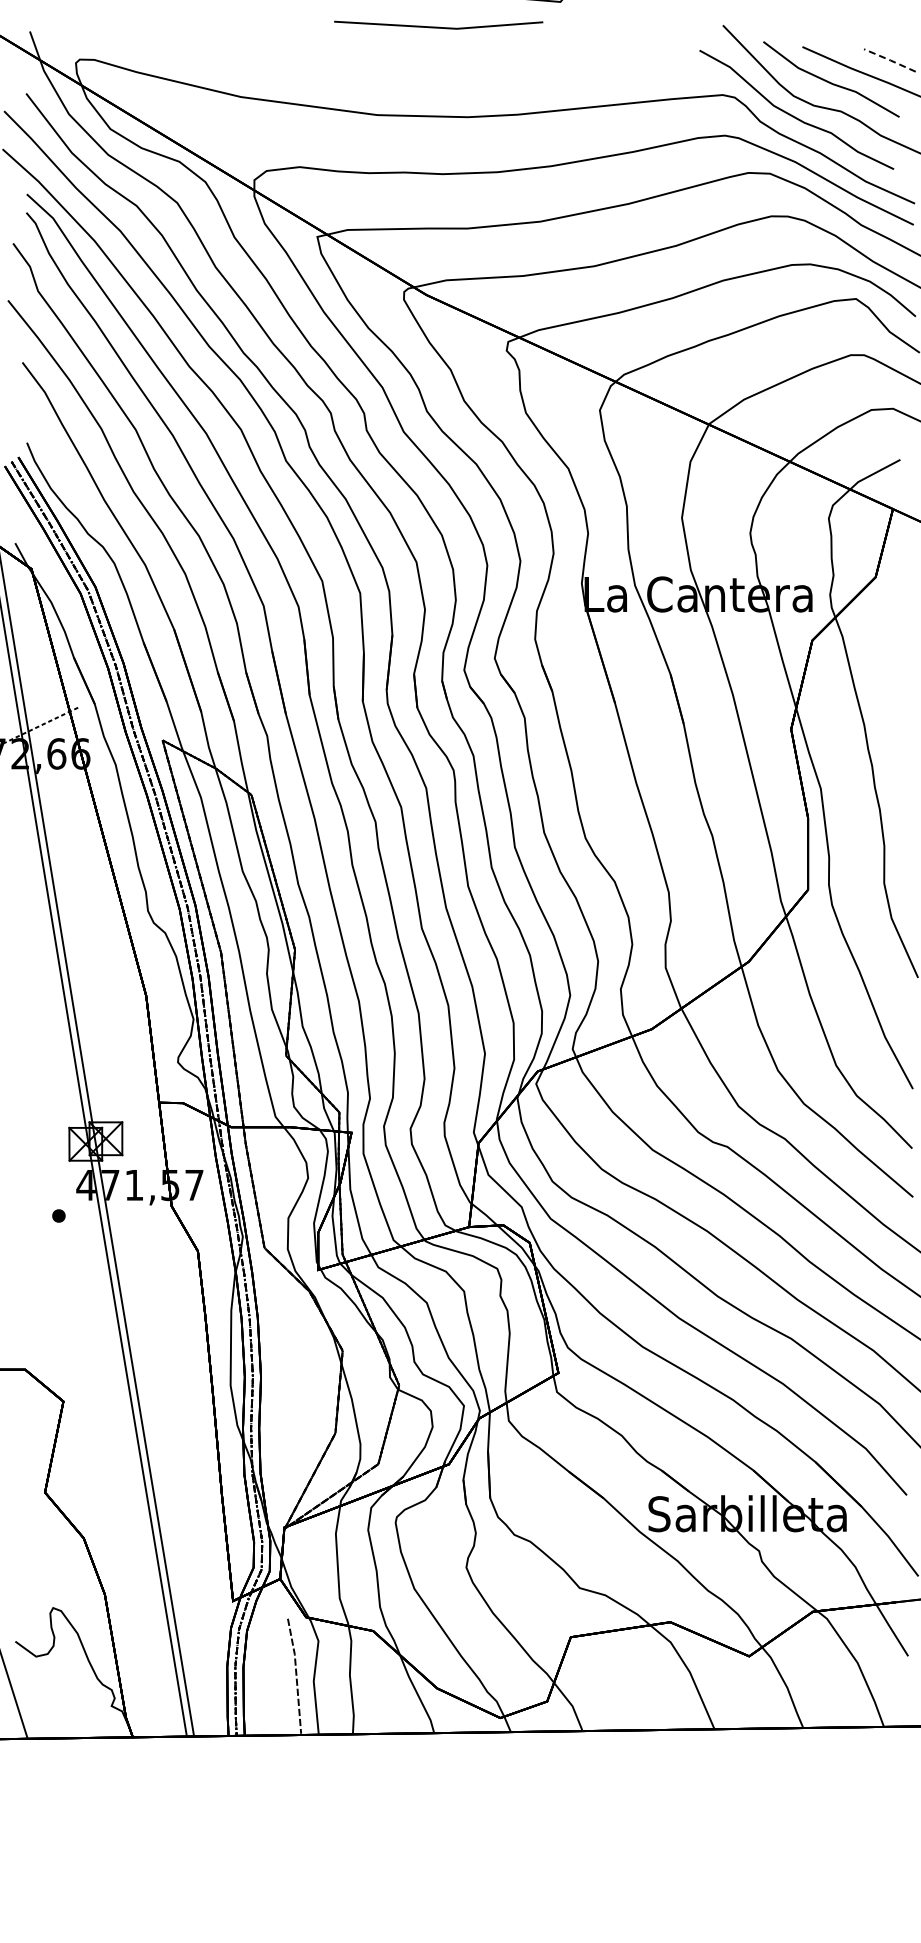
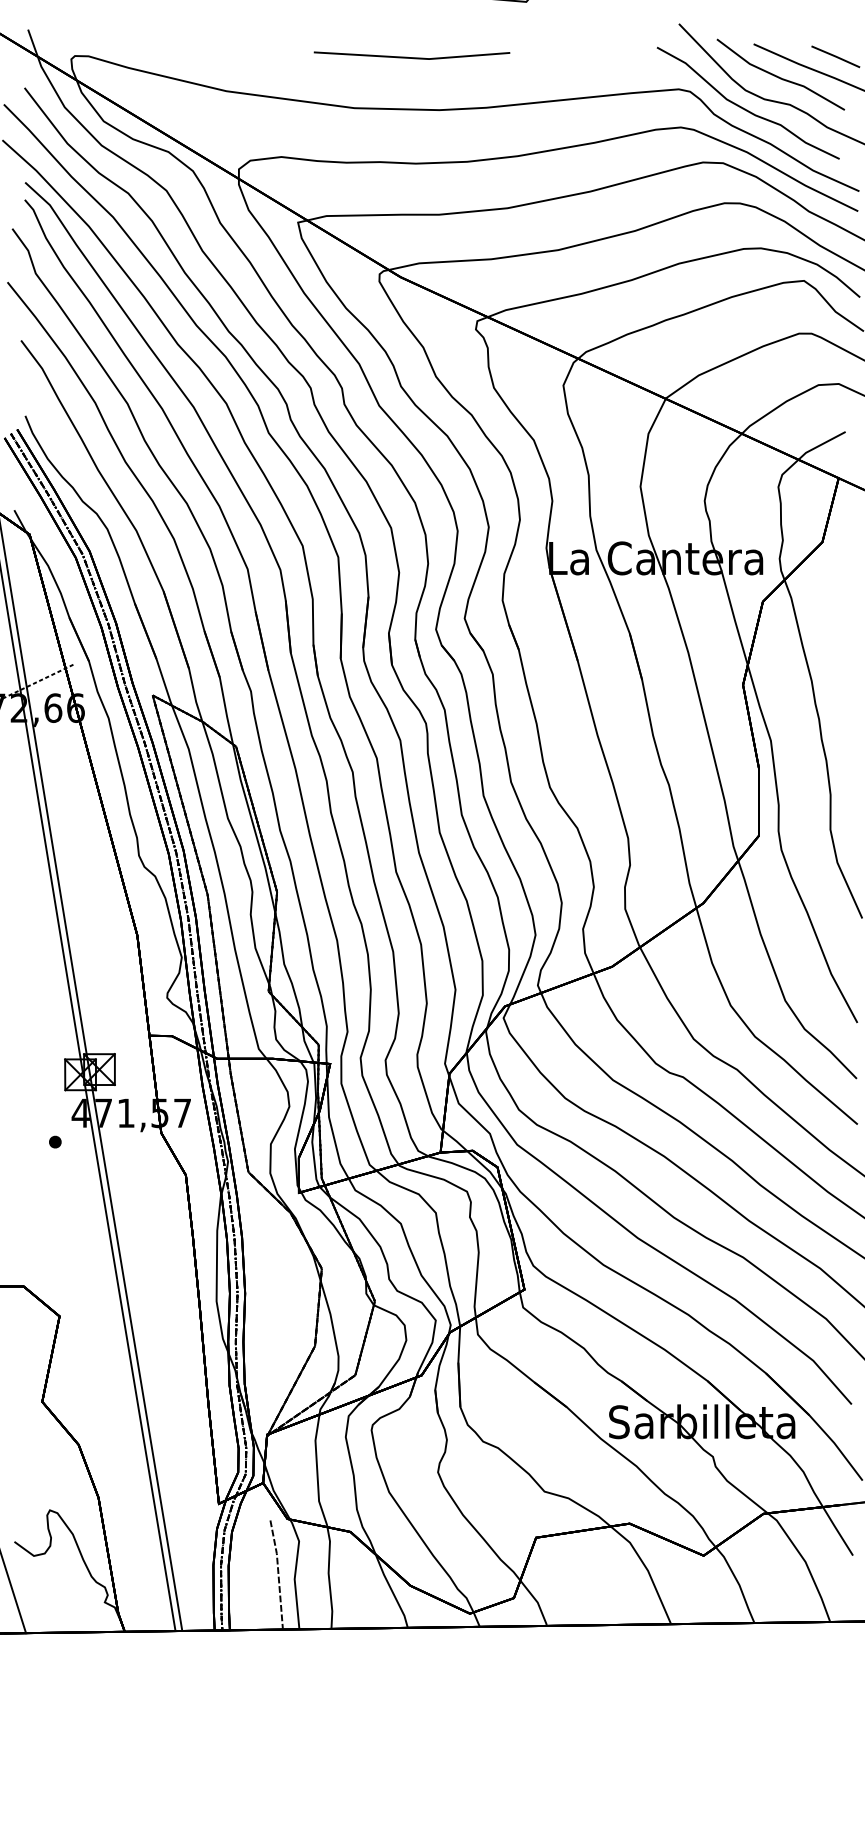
line: (438, 26) -> (411, 56), moved
line: (890, 60) -> (836, 56), dashed -> solid

